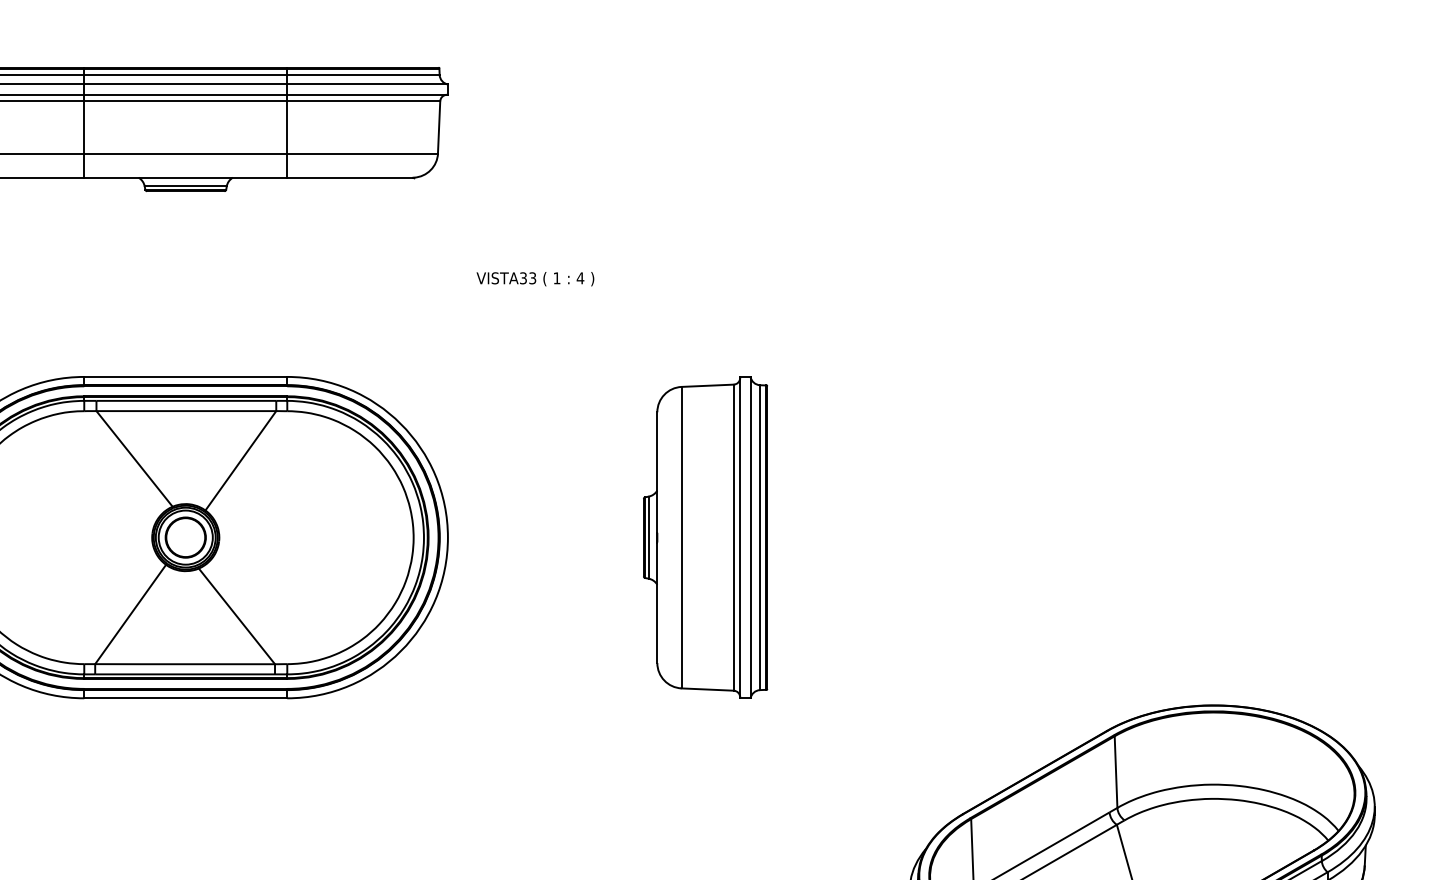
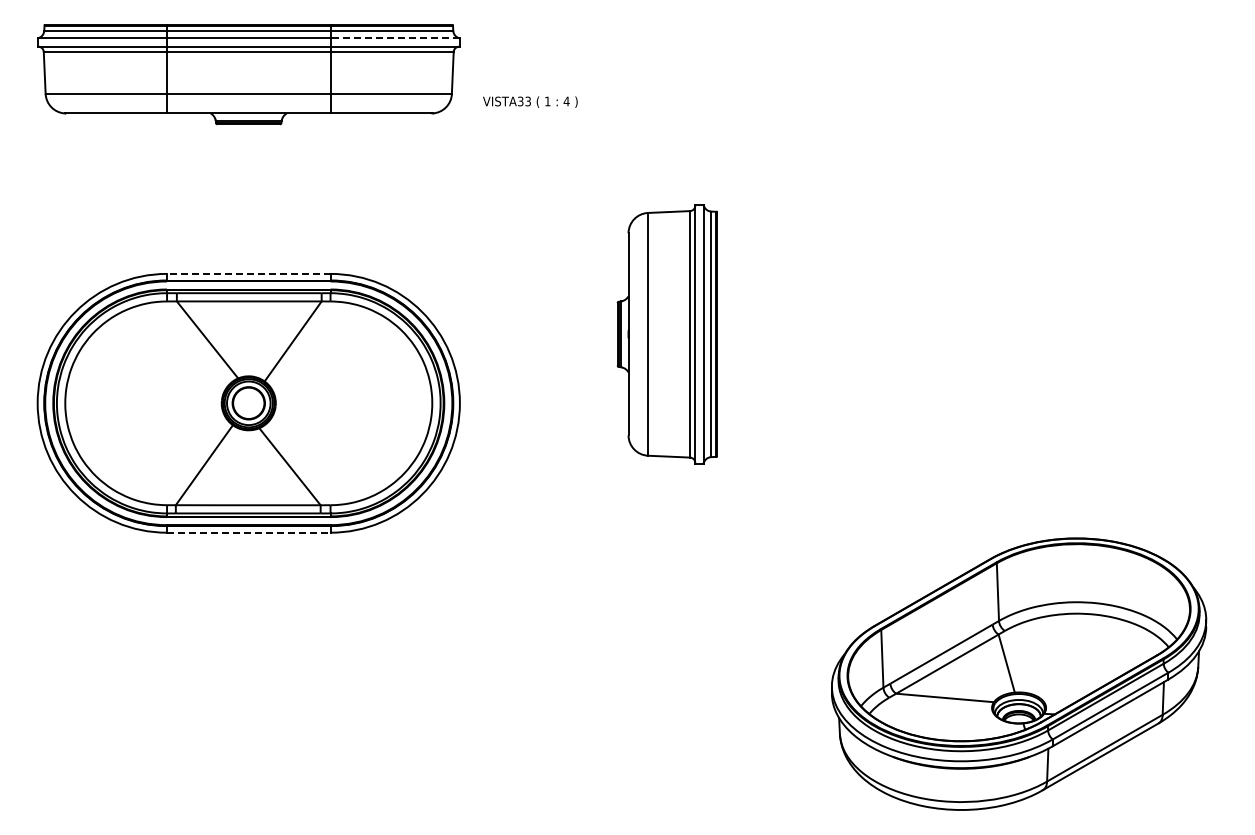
line: (367, 84) -> (395, 38), solid -> dashed
text: (535, 278) -> (530, 101), moved
line: (185, 376) -> (248, 273), solid -> dashed
part: (704, 537) -> (666, 334), moved
line: (185, 698) -> (248, 532), solid -> dashed

